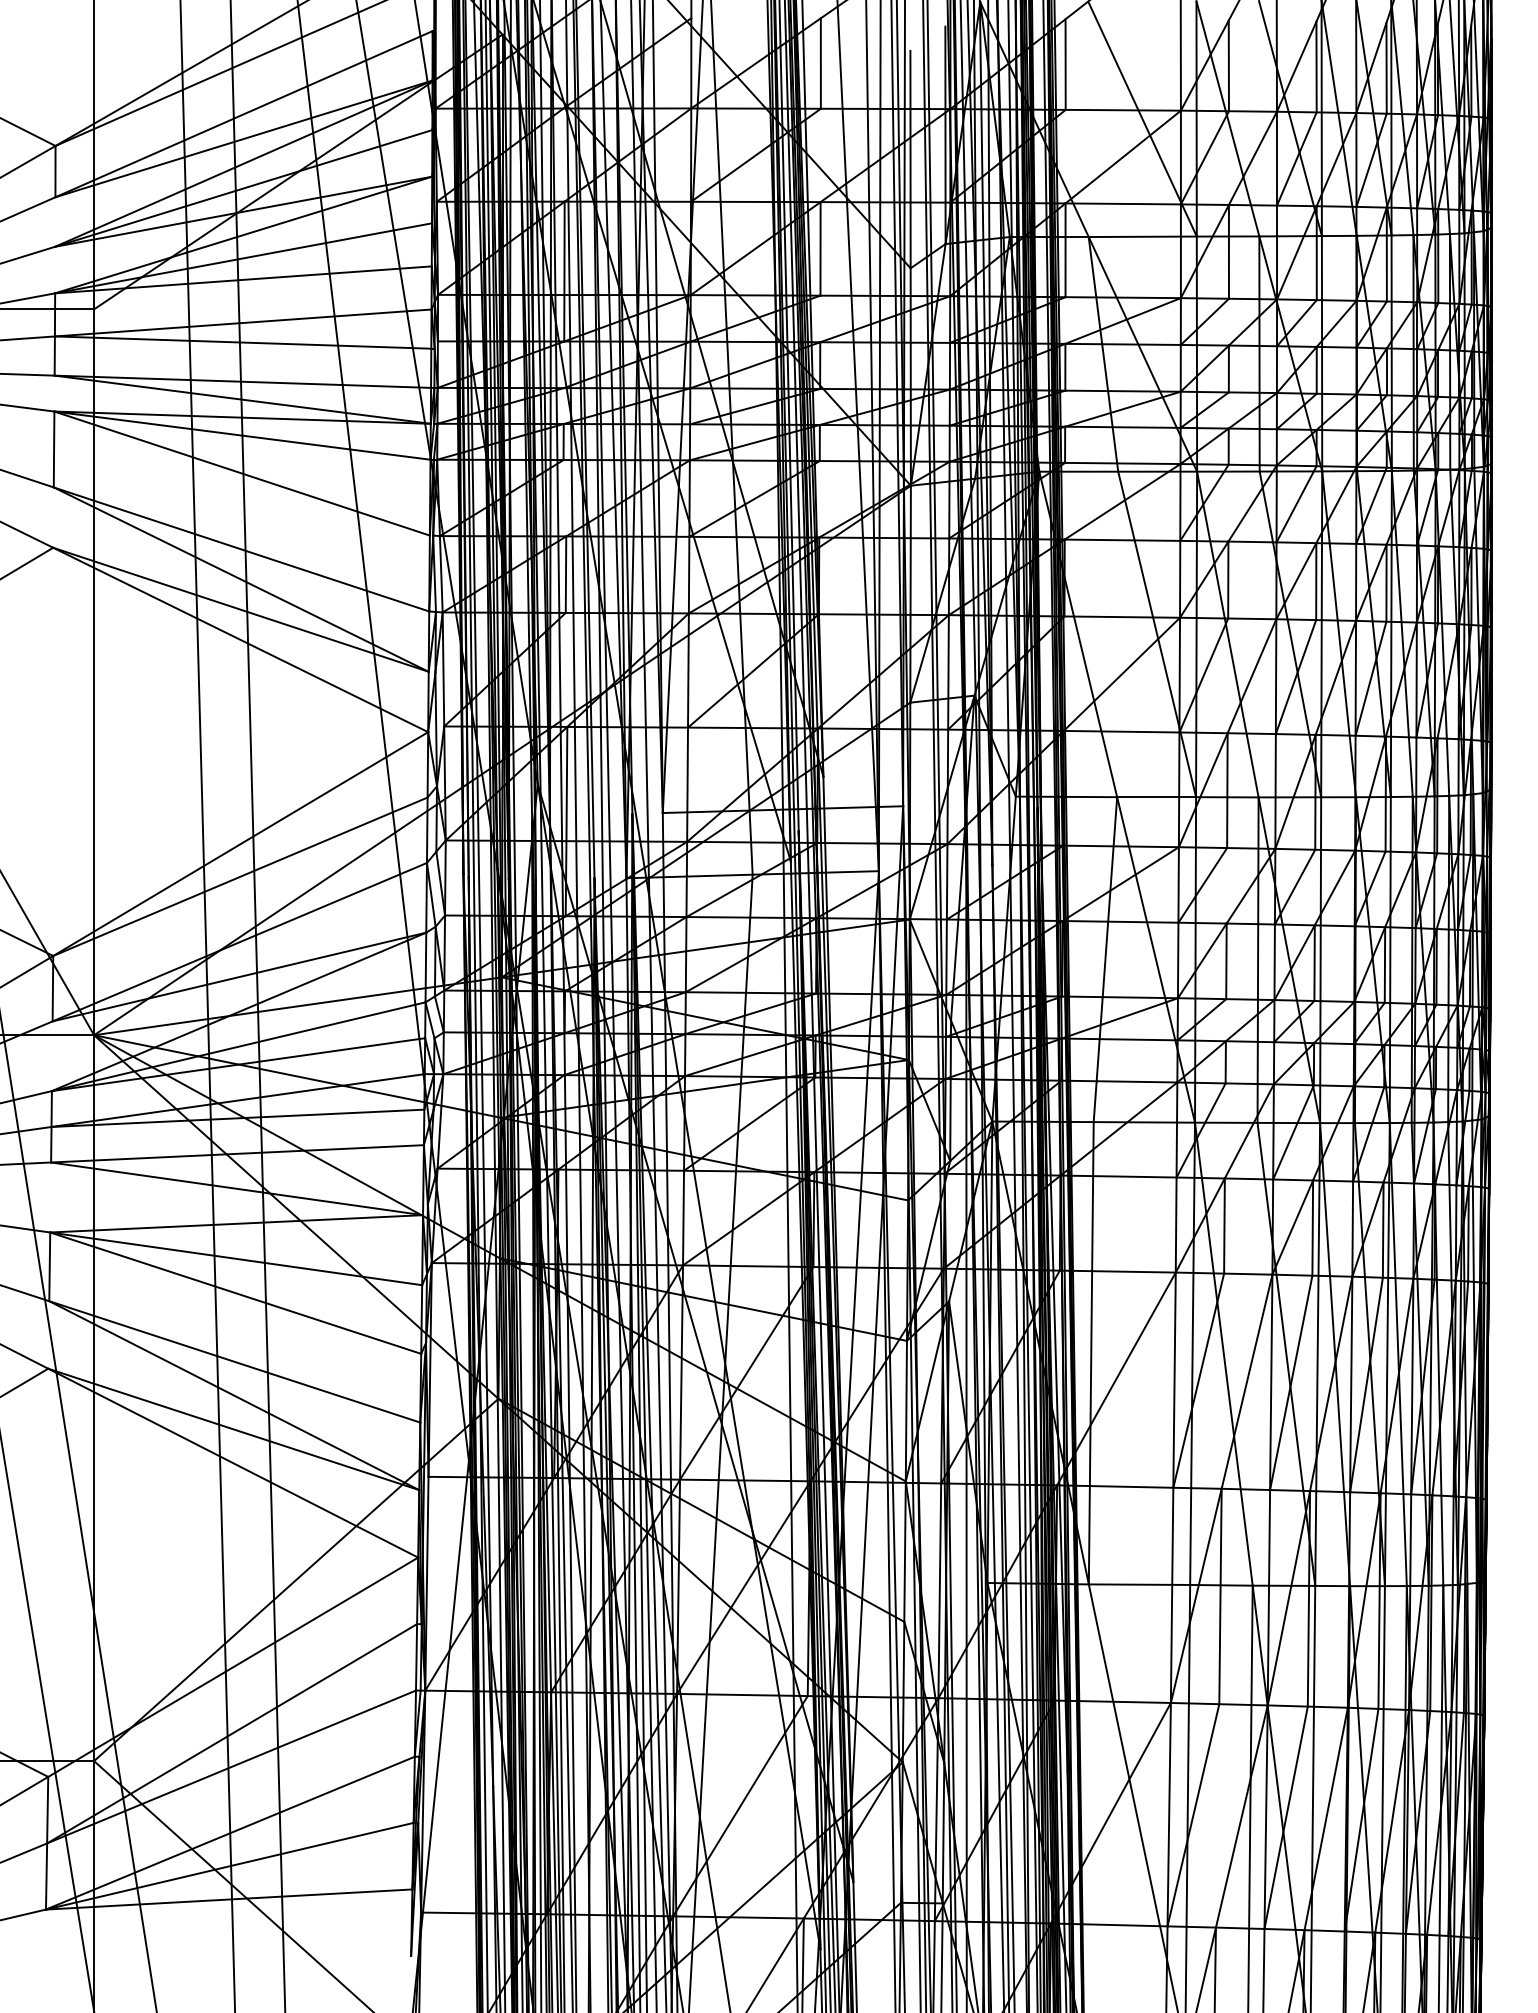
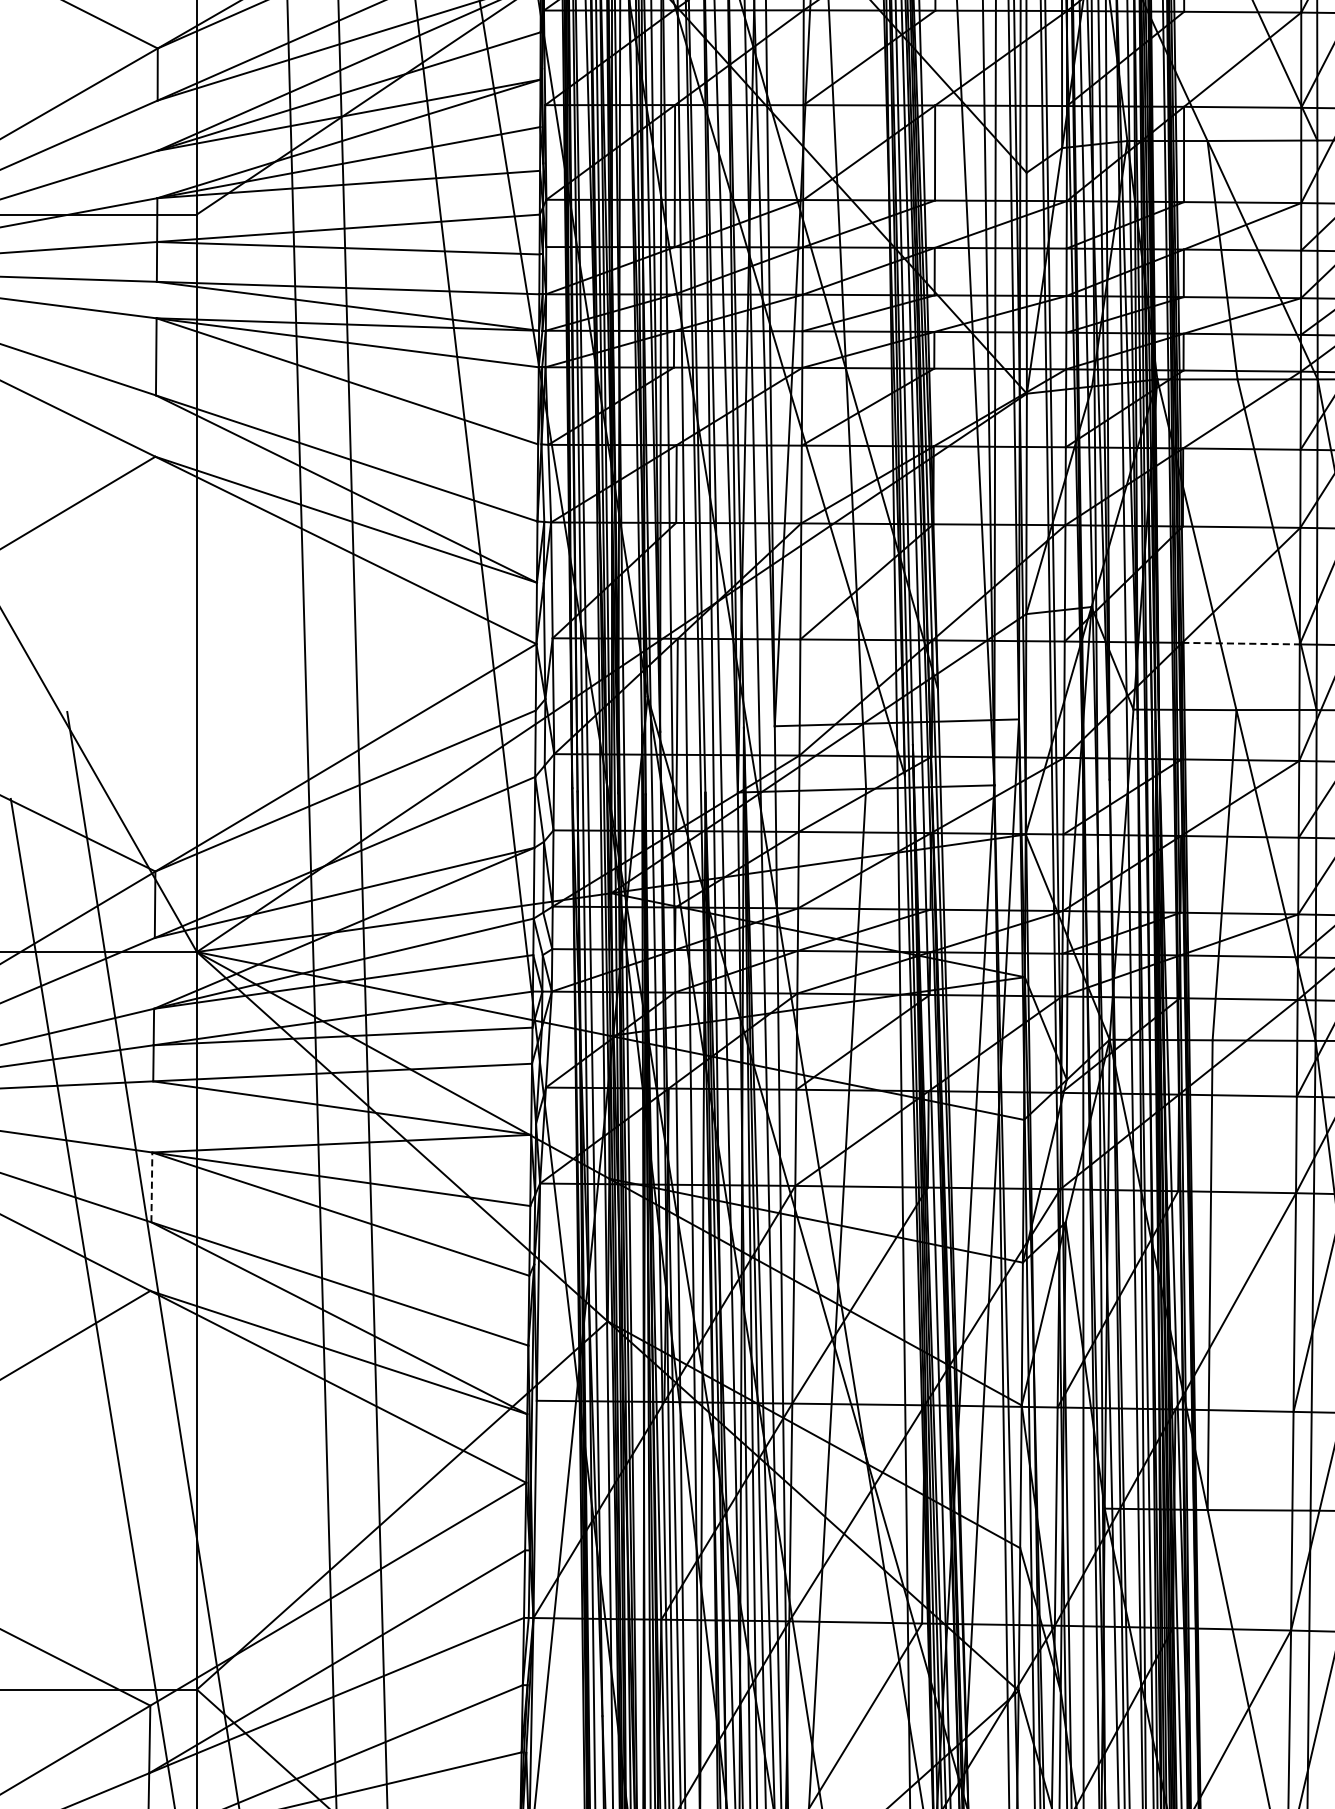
line: (1121, 731) -> (1240, 643), solid -> dashed
line: (49, 1266) -> (151, 1187), solid -> dashed

